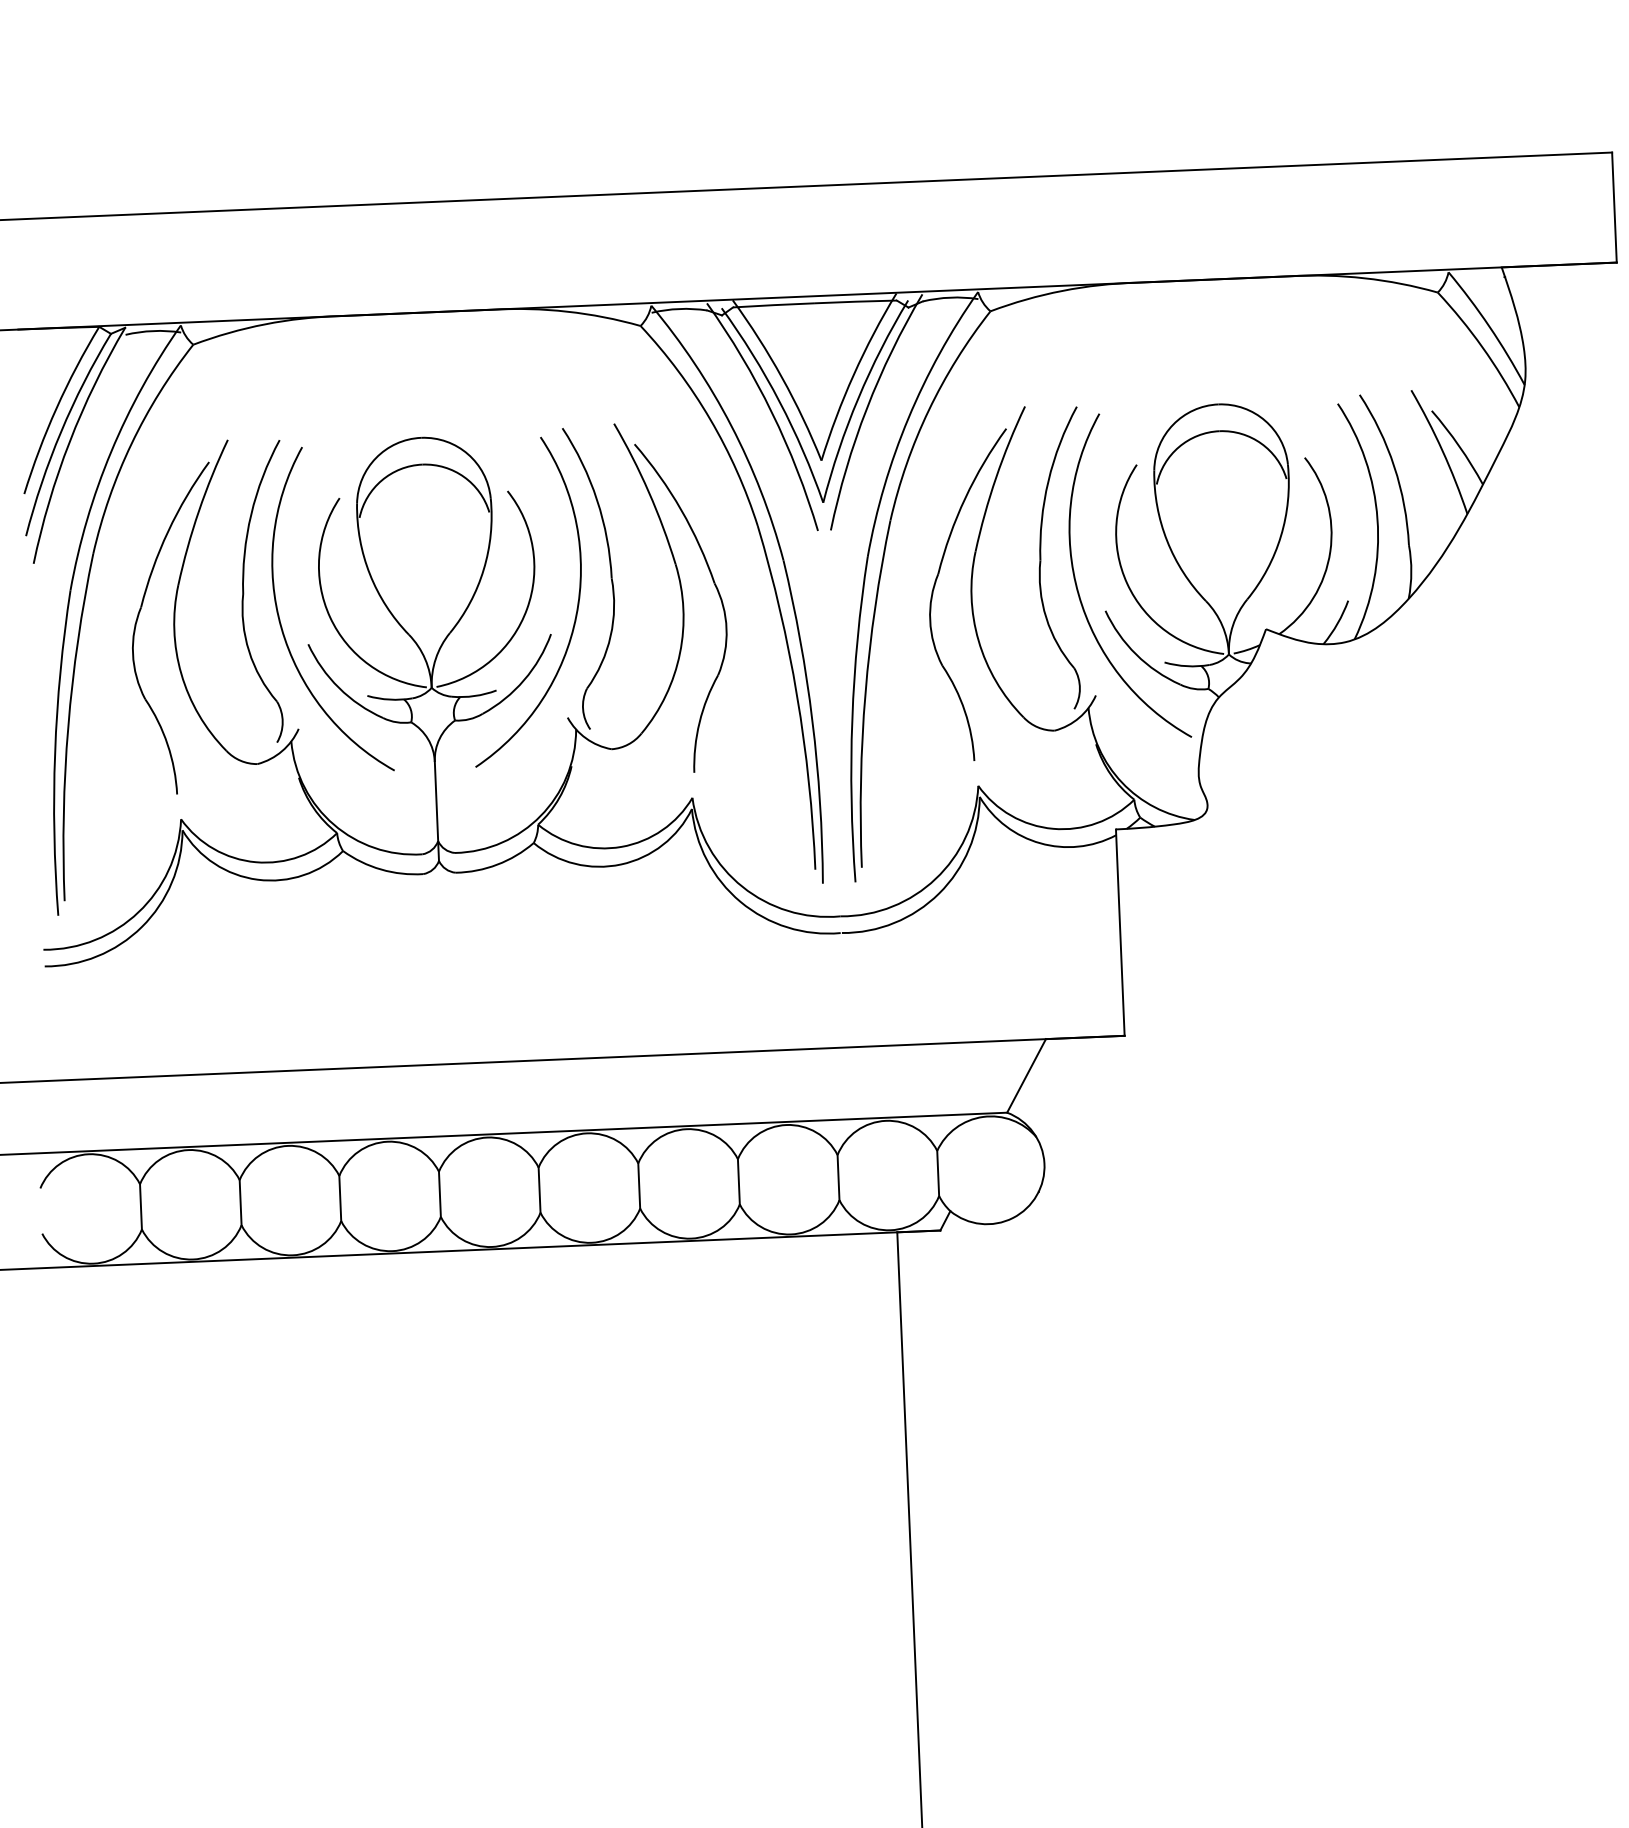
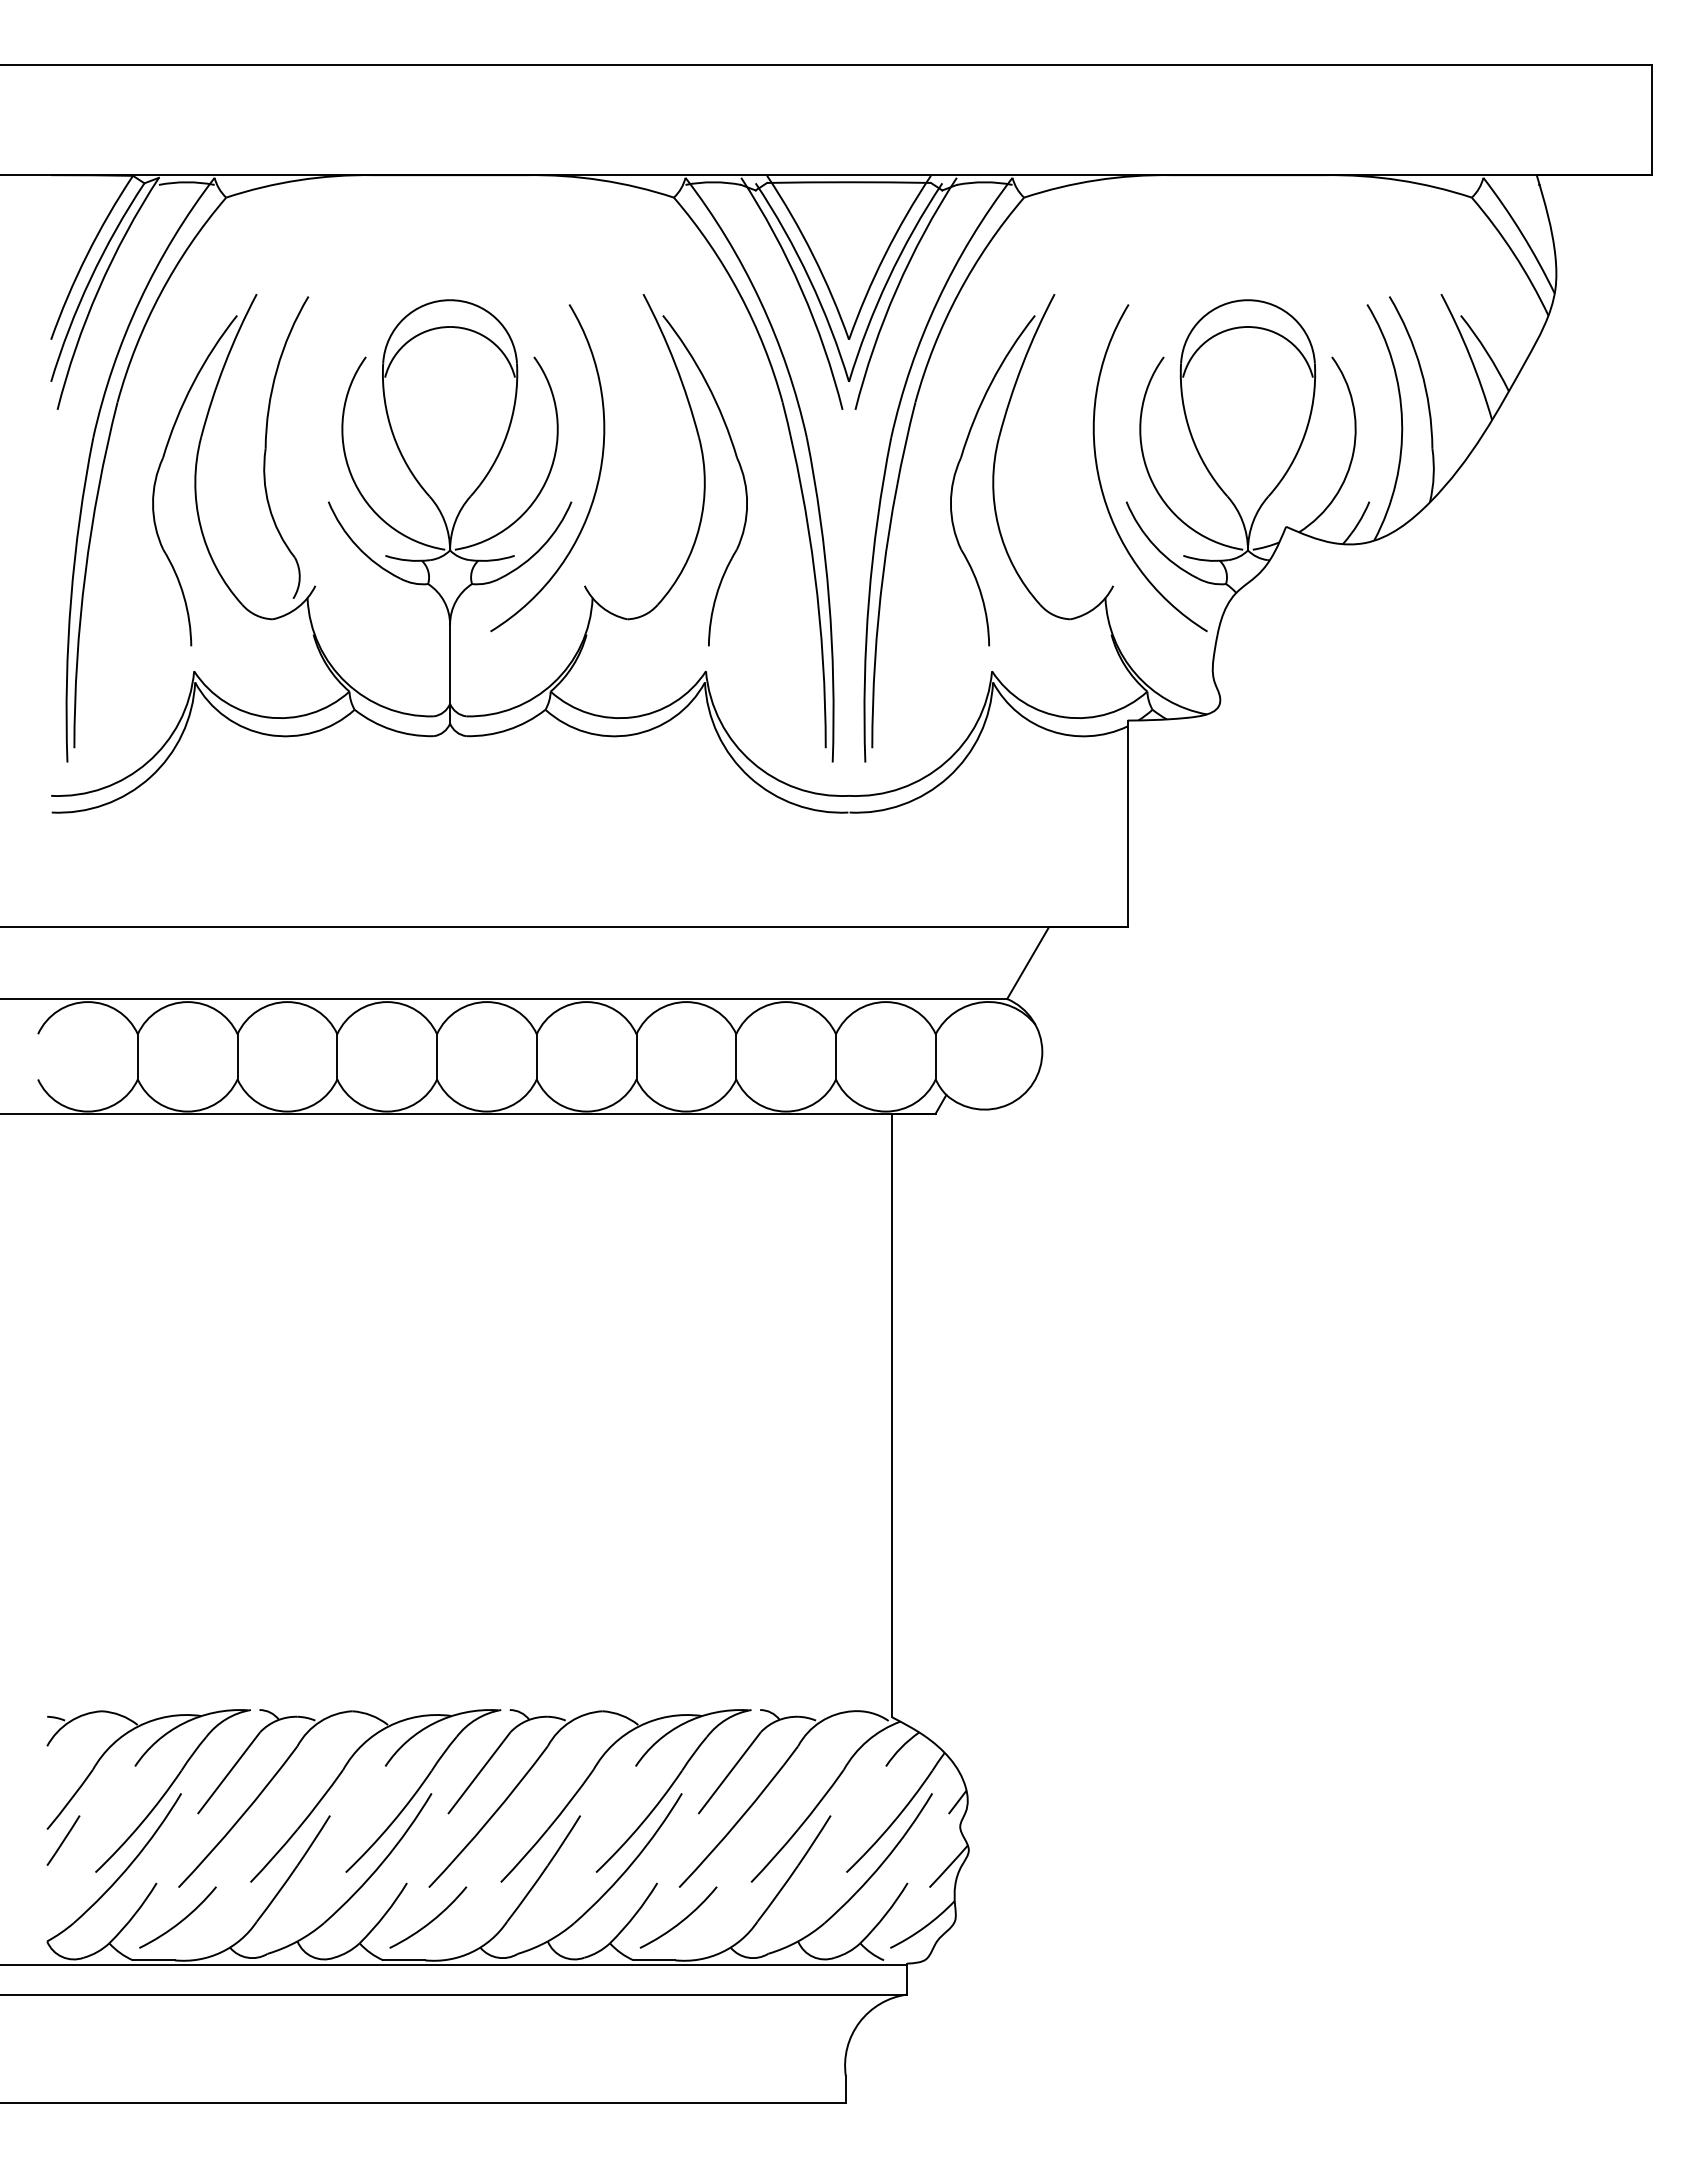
part: (1041, 559) -> (1064, 447), removed
part: (610, 577) -> (633, 447), removed
arc: (281, 622) -> (302, 478), removed

